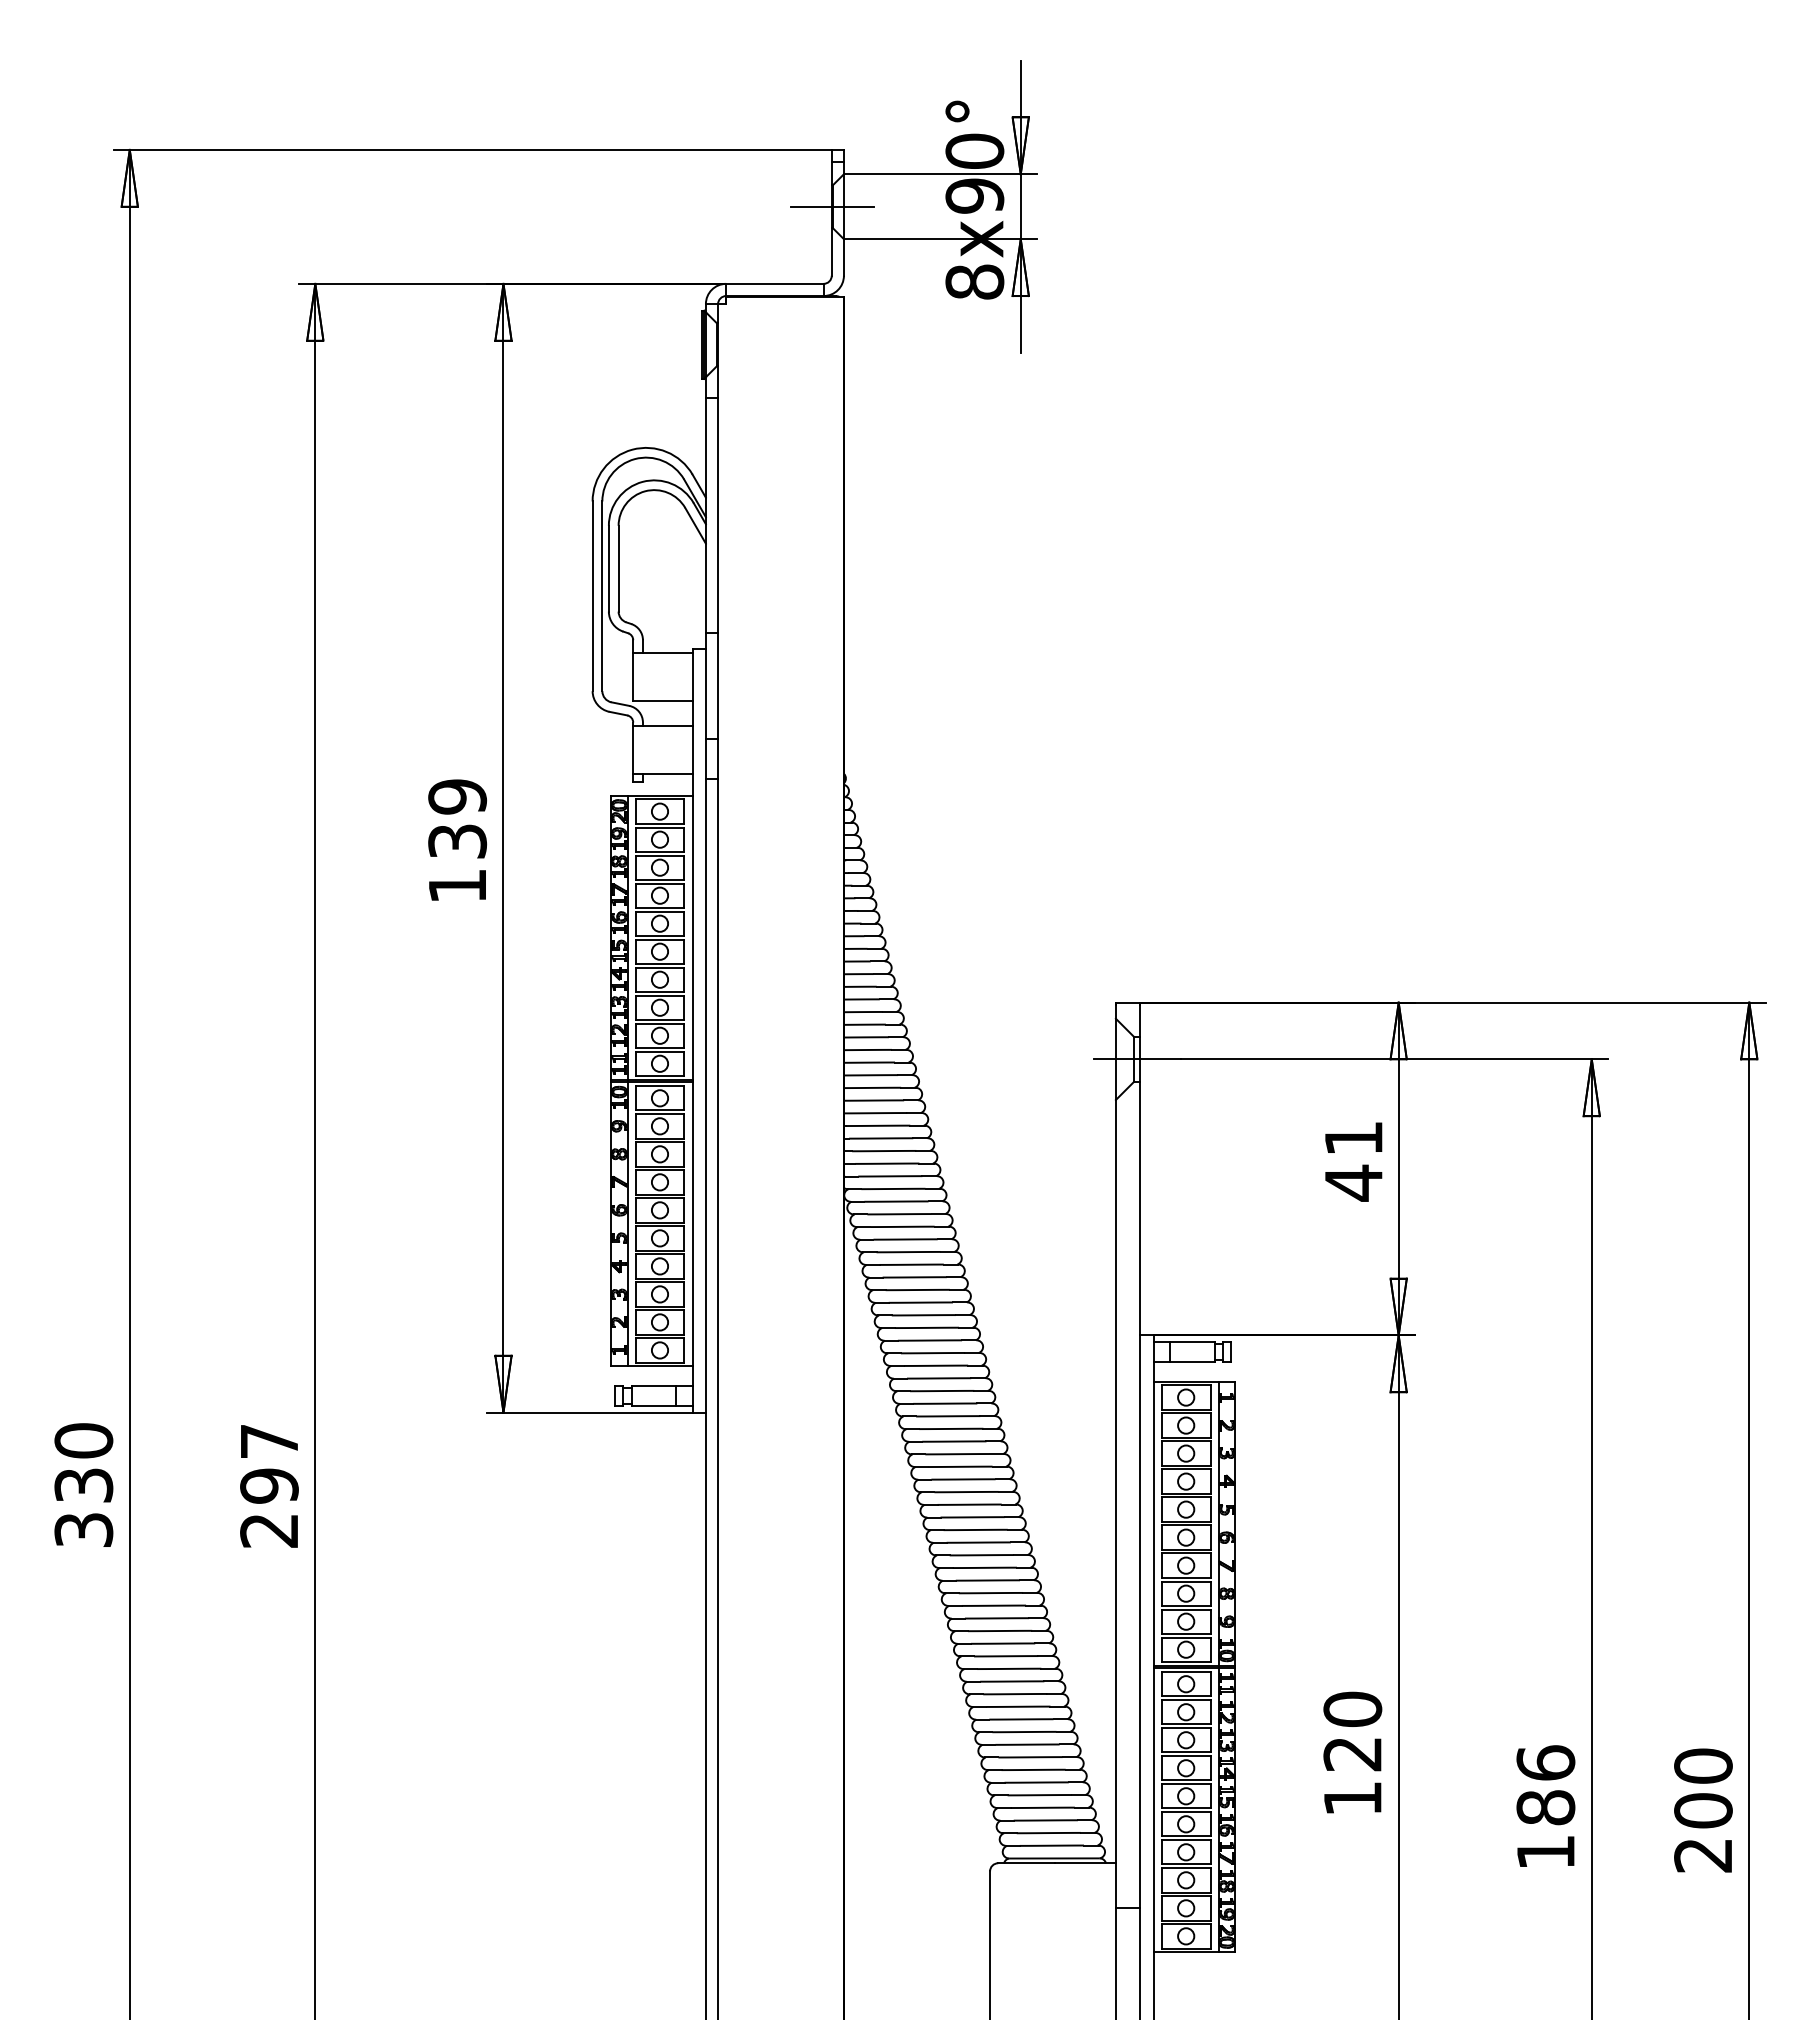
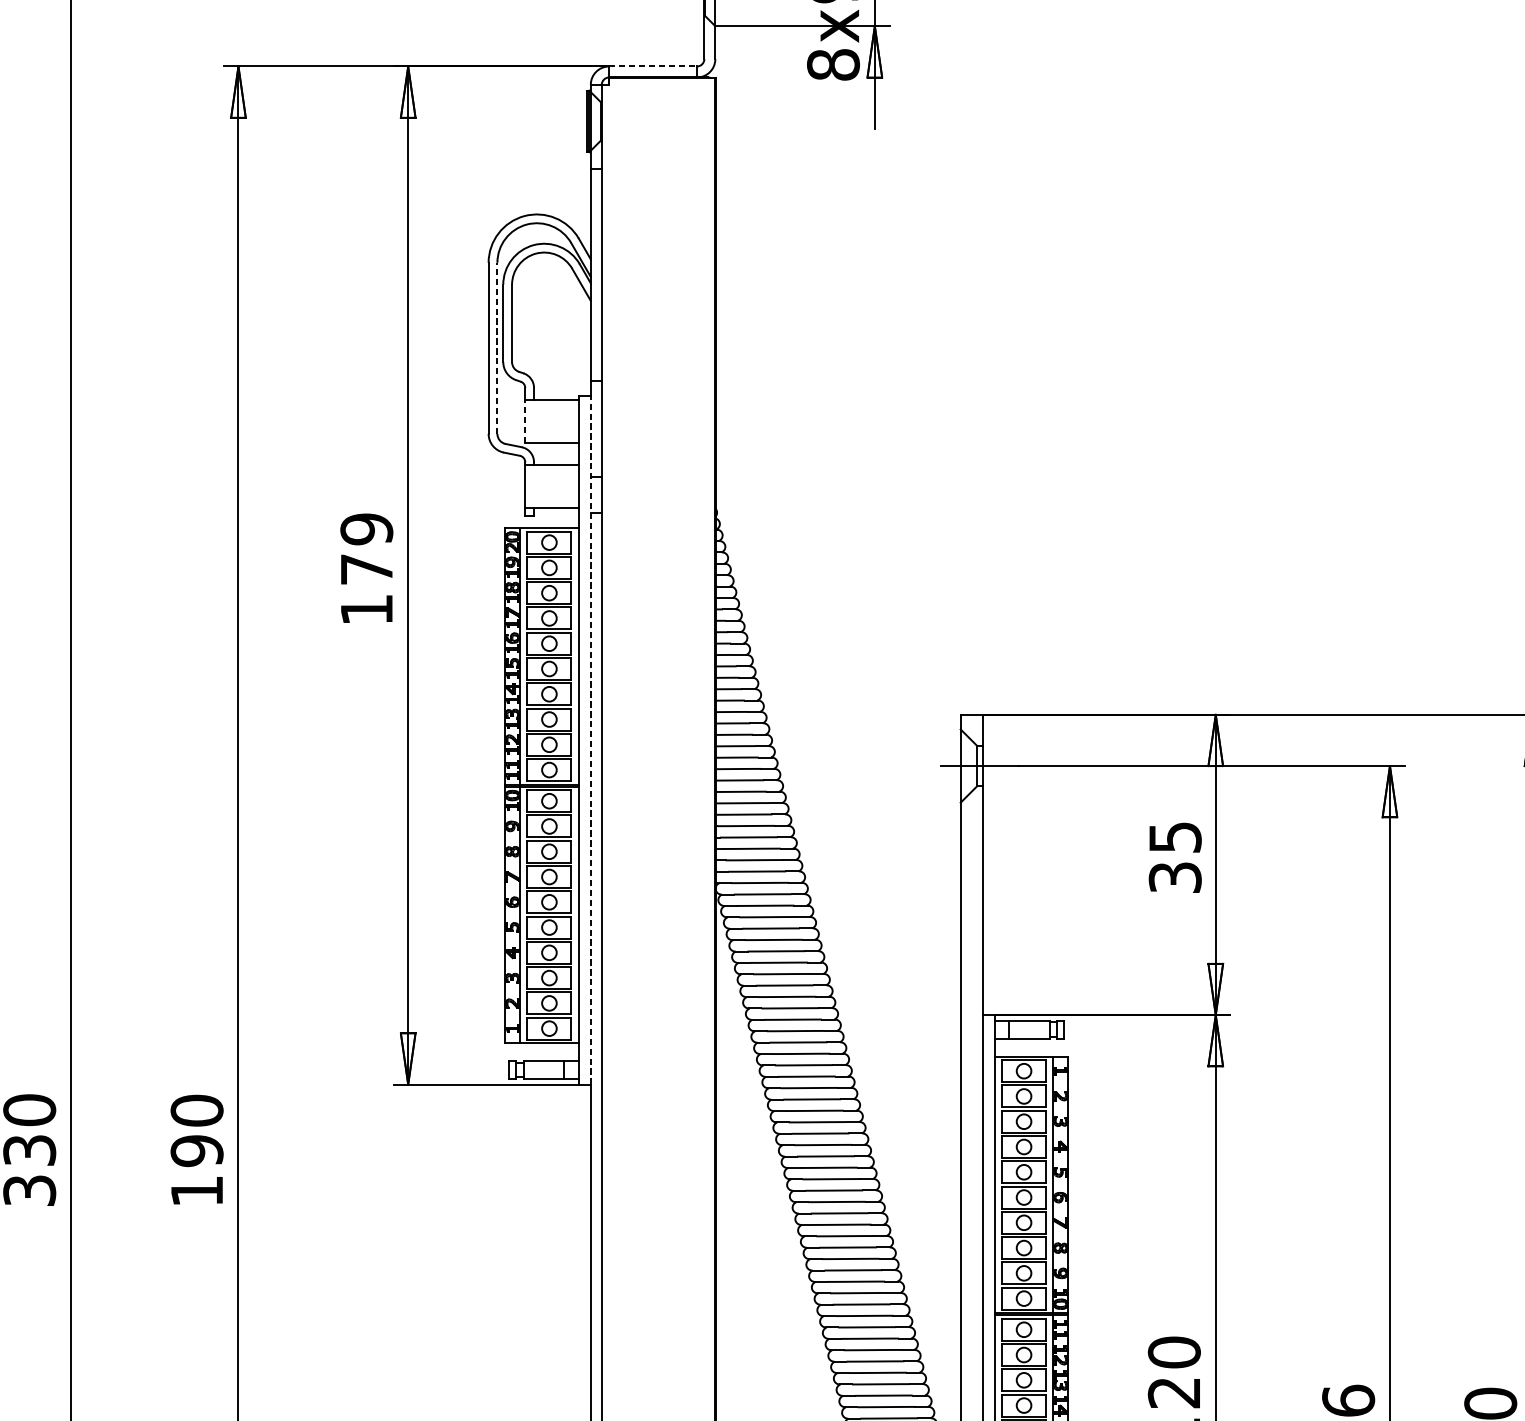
line: (774, 283) -> (652, 66), solid -> dashed
line: (602, 596) -> (497, 348), solid -> dashed
line: (633, 677) -> (525, 421), solid -> dashed
text: (457, 841) -> (366, 569), 139 -> 179
line: (705, 1030) -> (590, 740), solid -> dashed
text: (1353, 1161) -> (1175, 858), 41 -> 35
text: (269, 1485) -> (197, 1150), 297 -> 190

